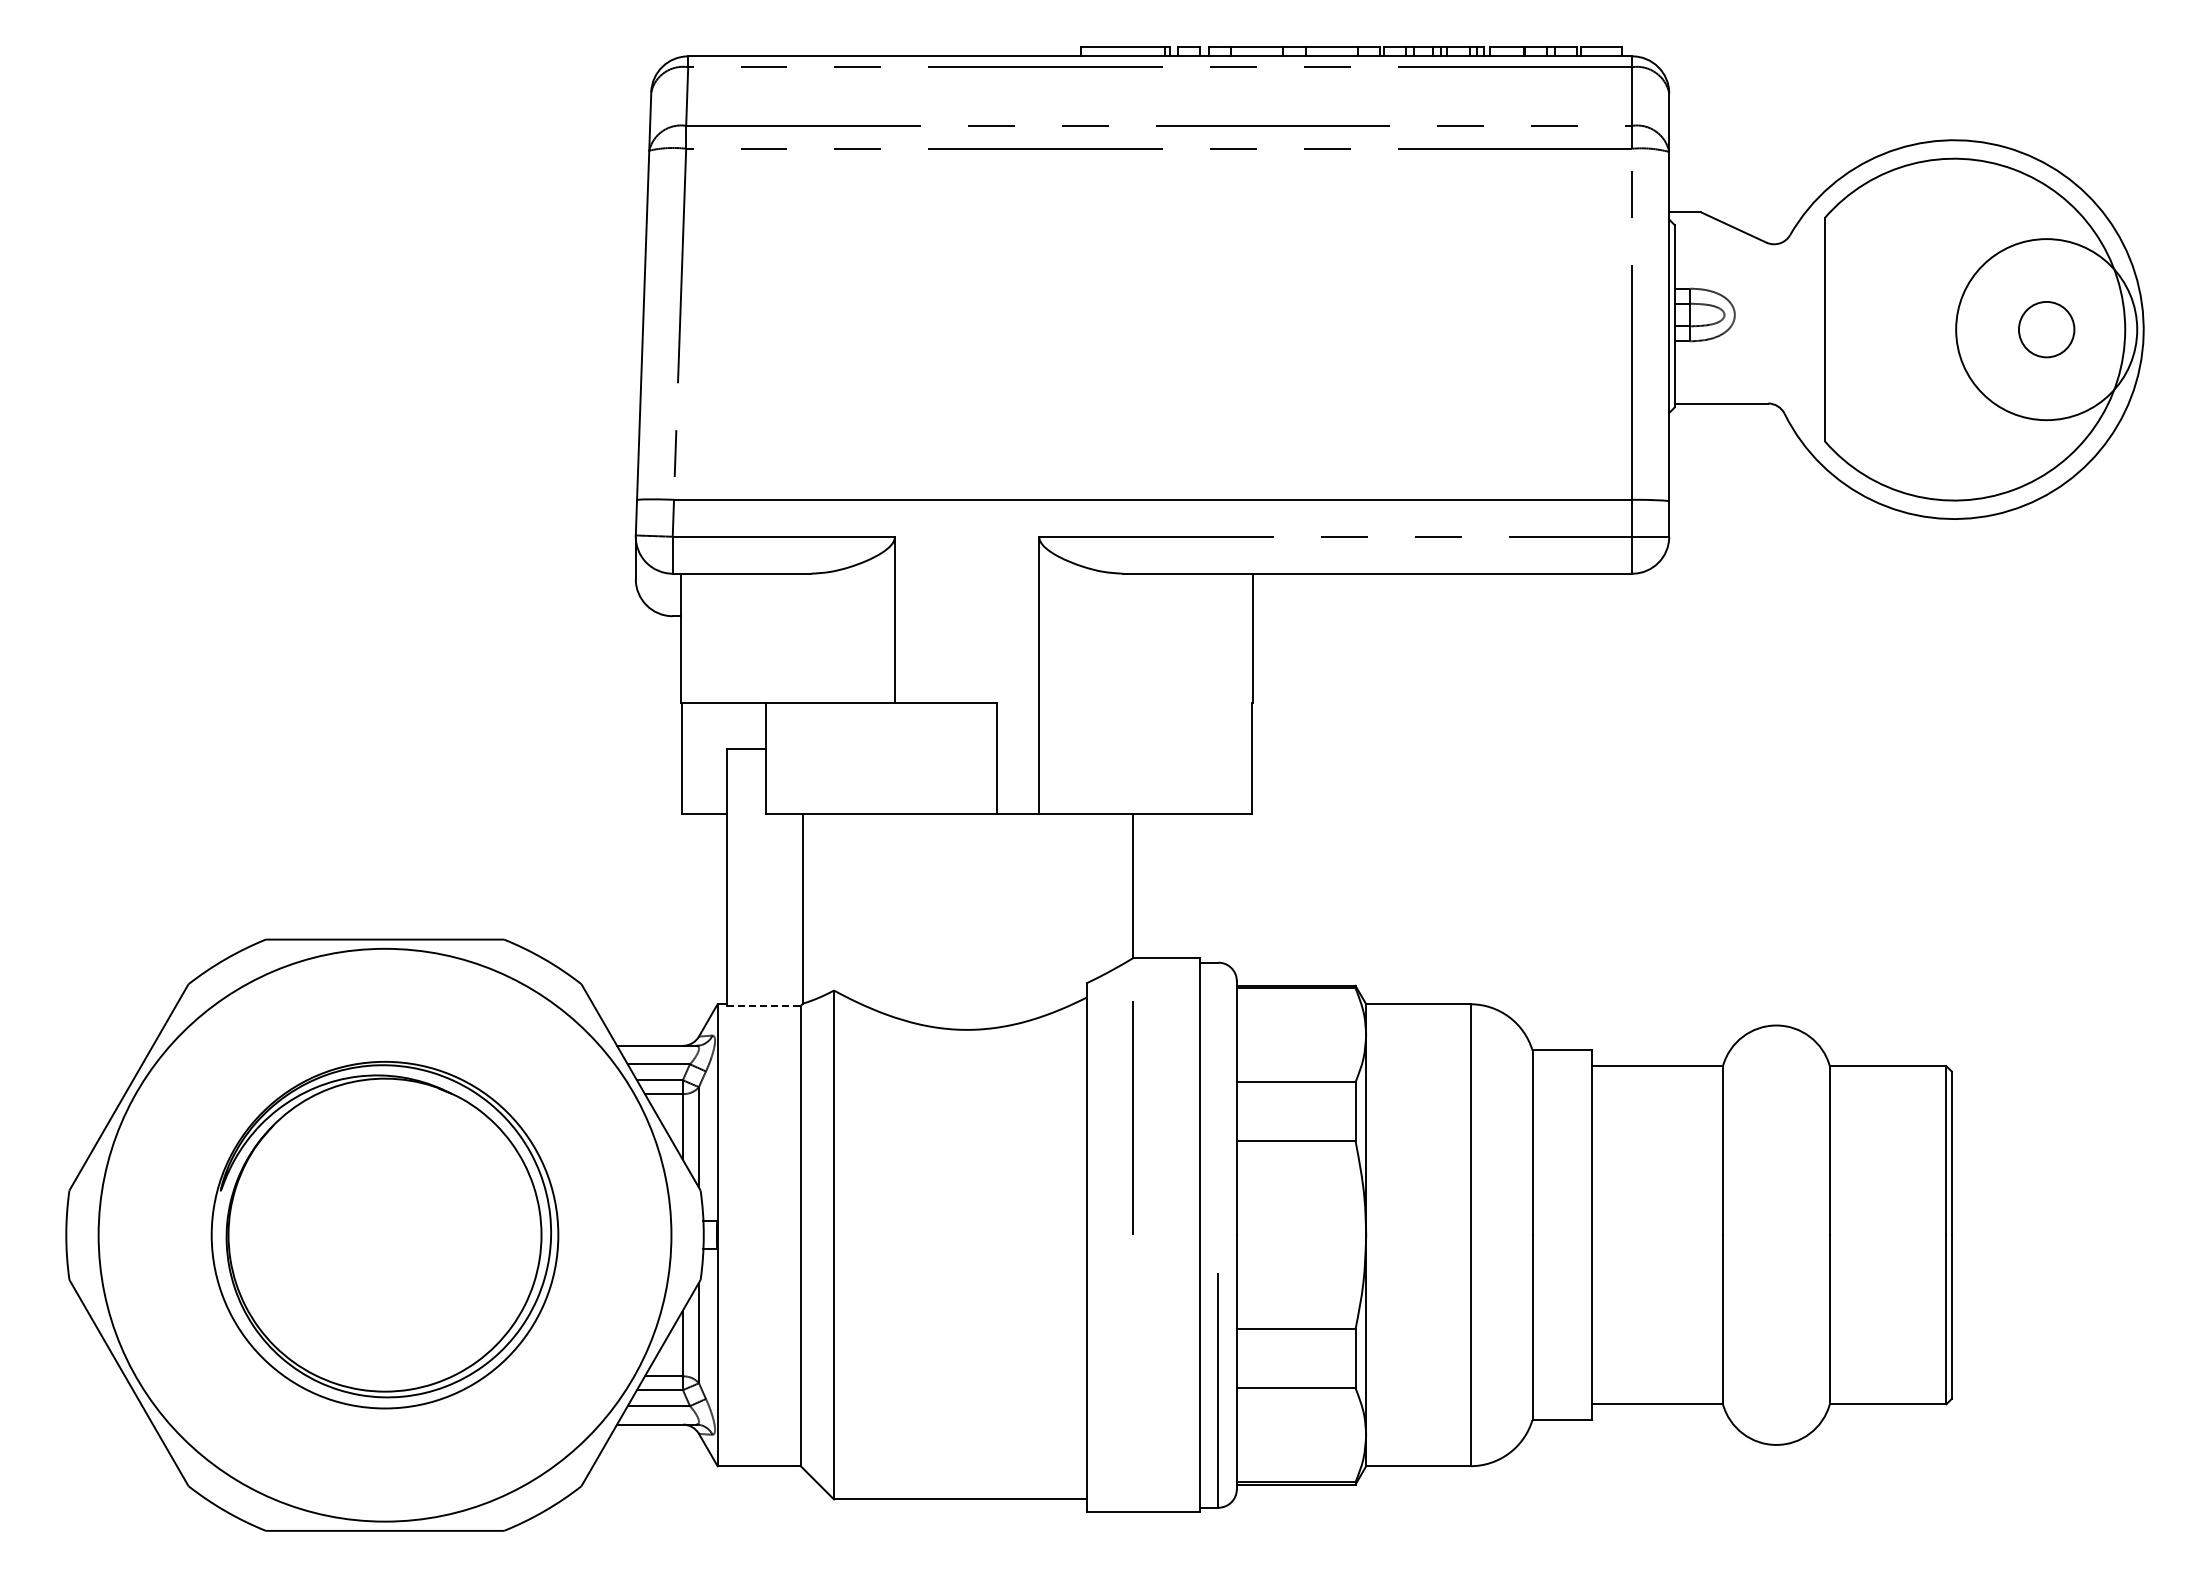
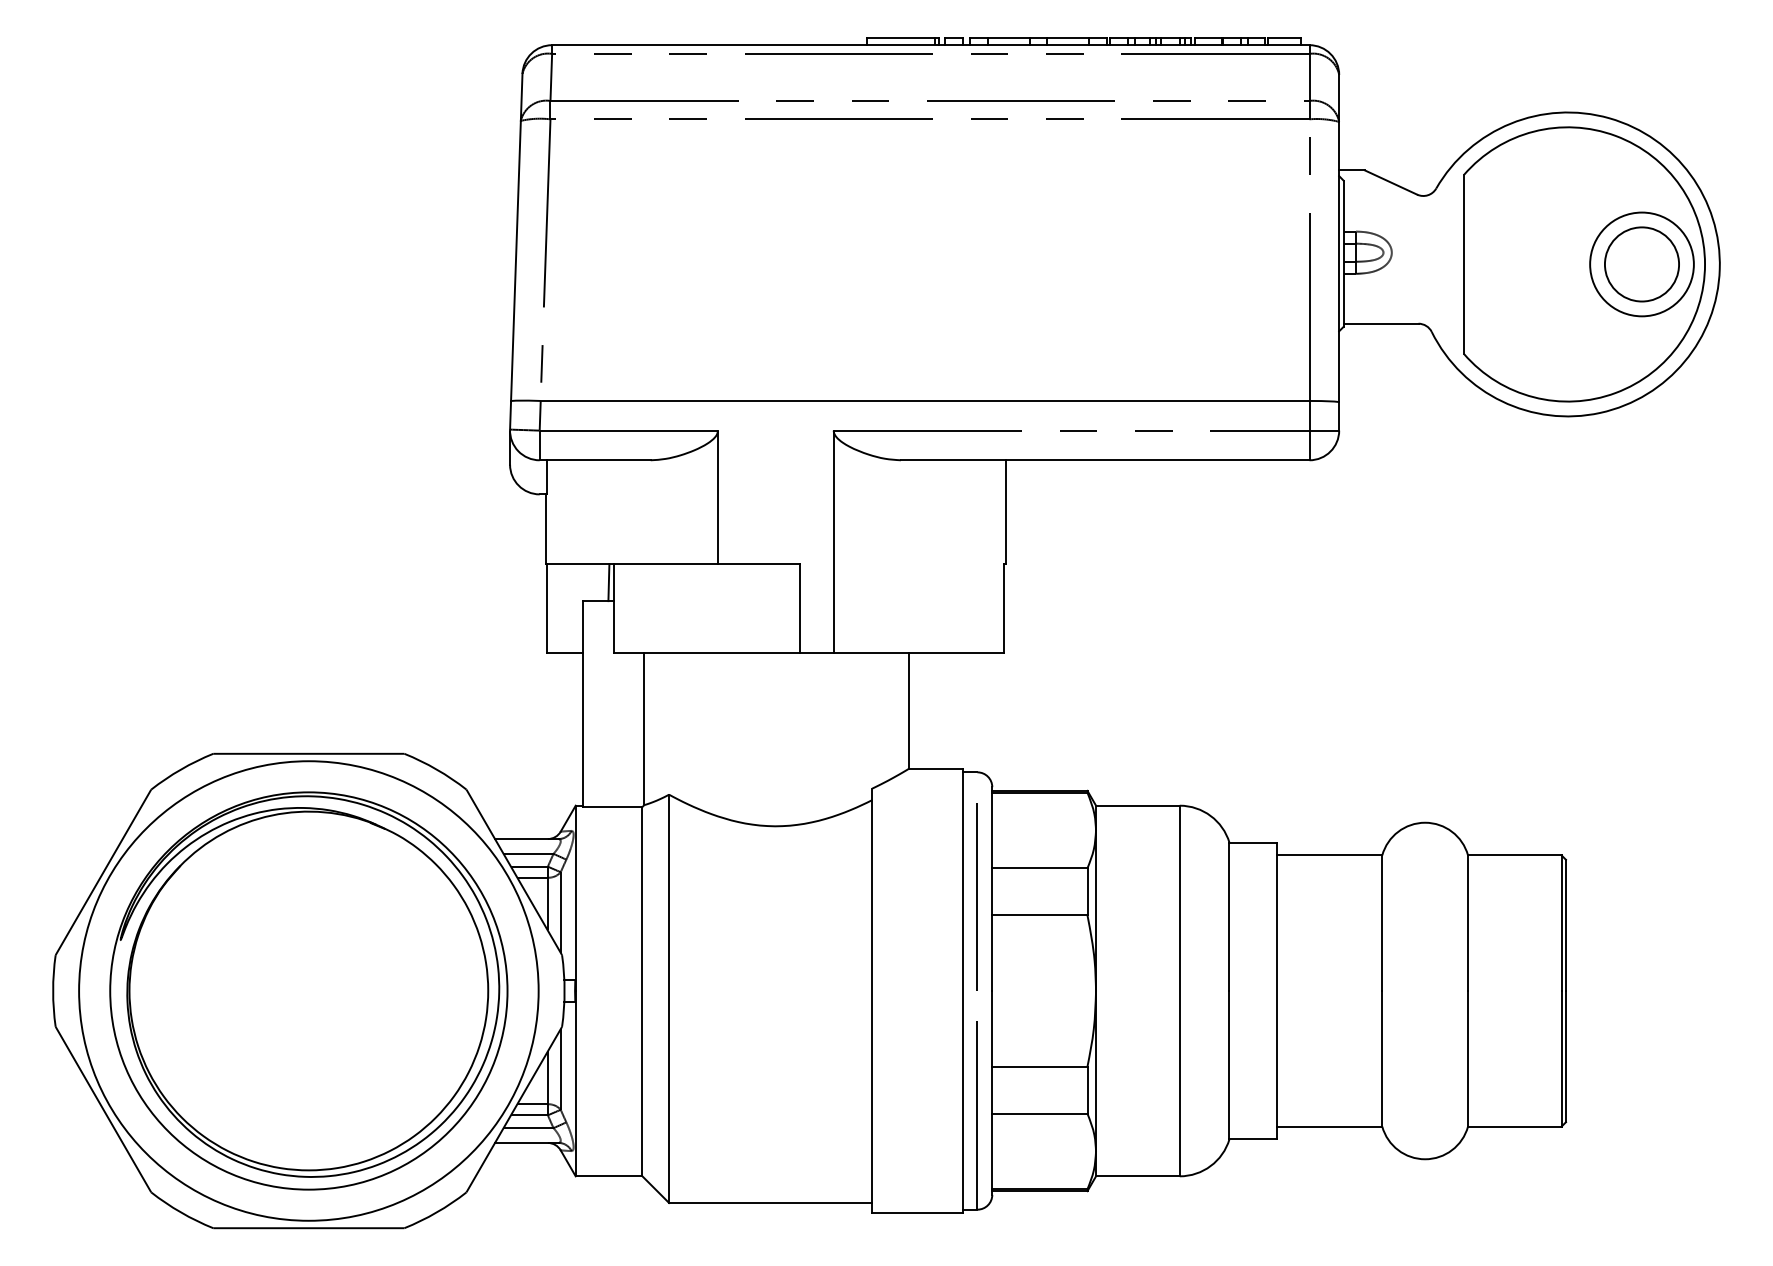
circle: (2046, 329) -> (1641, 264), size x0.71
circle: (2046, 329) -> (1641, 264), size x1.67
line: (758, 726) -> (608, 582), added
line: (763, 1005) -> (612, 806), dashed -> solid
line: (1132, 1117) -> (976, 896), moved
part: (384, 1234) -> (308, 990), size x1.43

